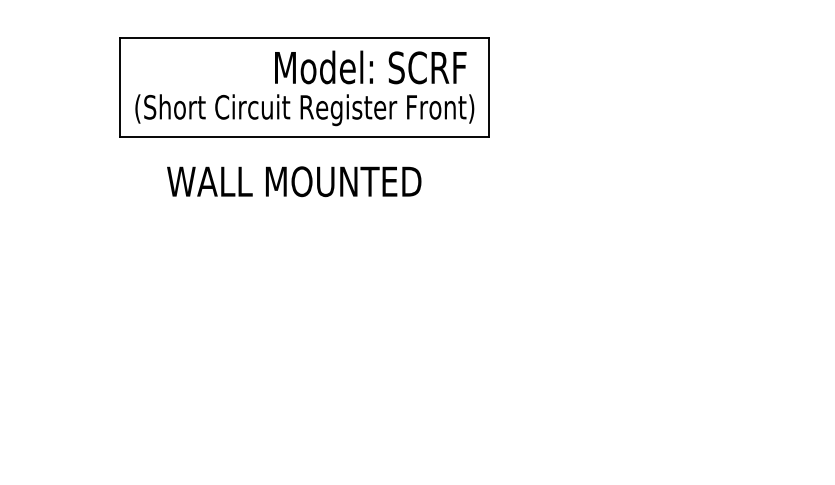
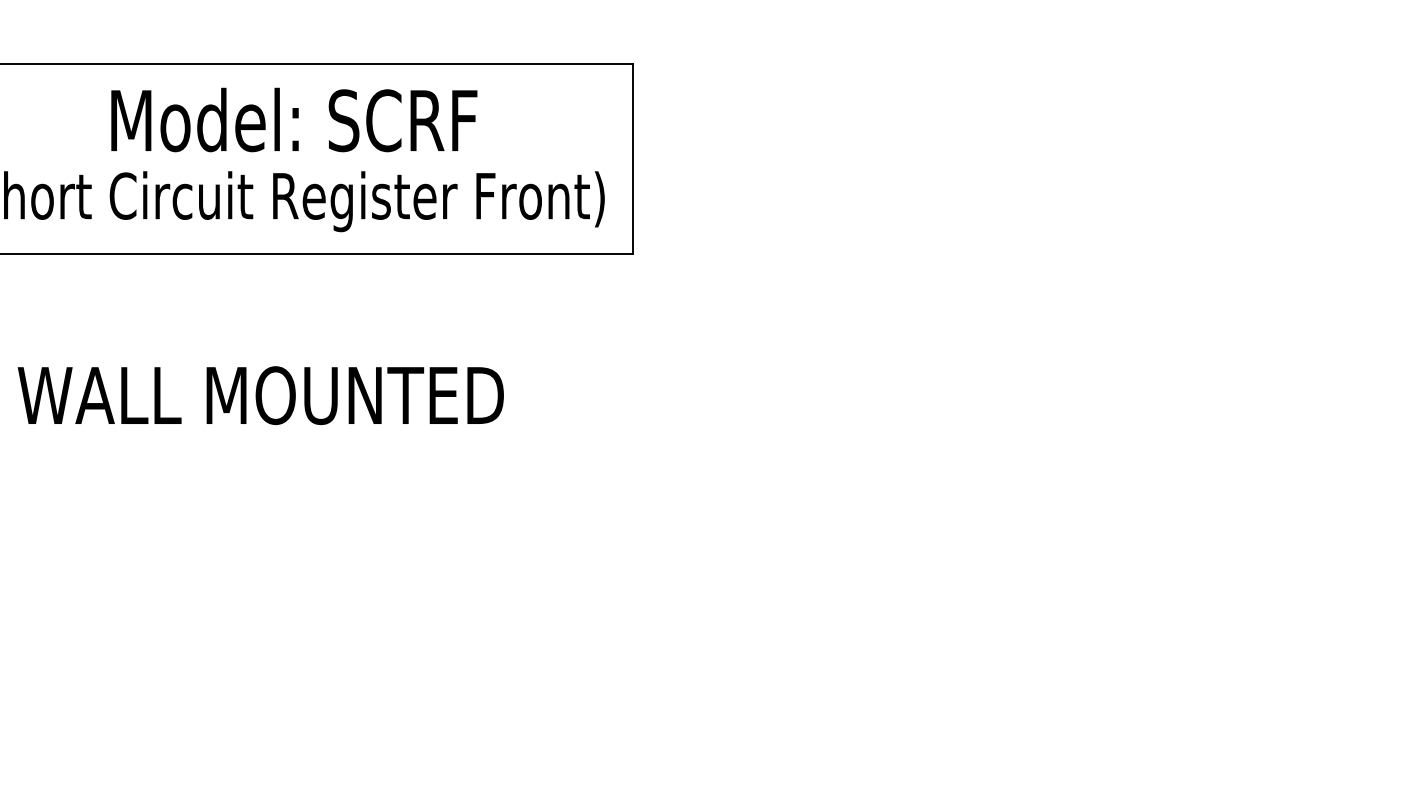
text: (370, 67) -> (293, 120), moved
text: (294, 181) -> (261, 395), moved

